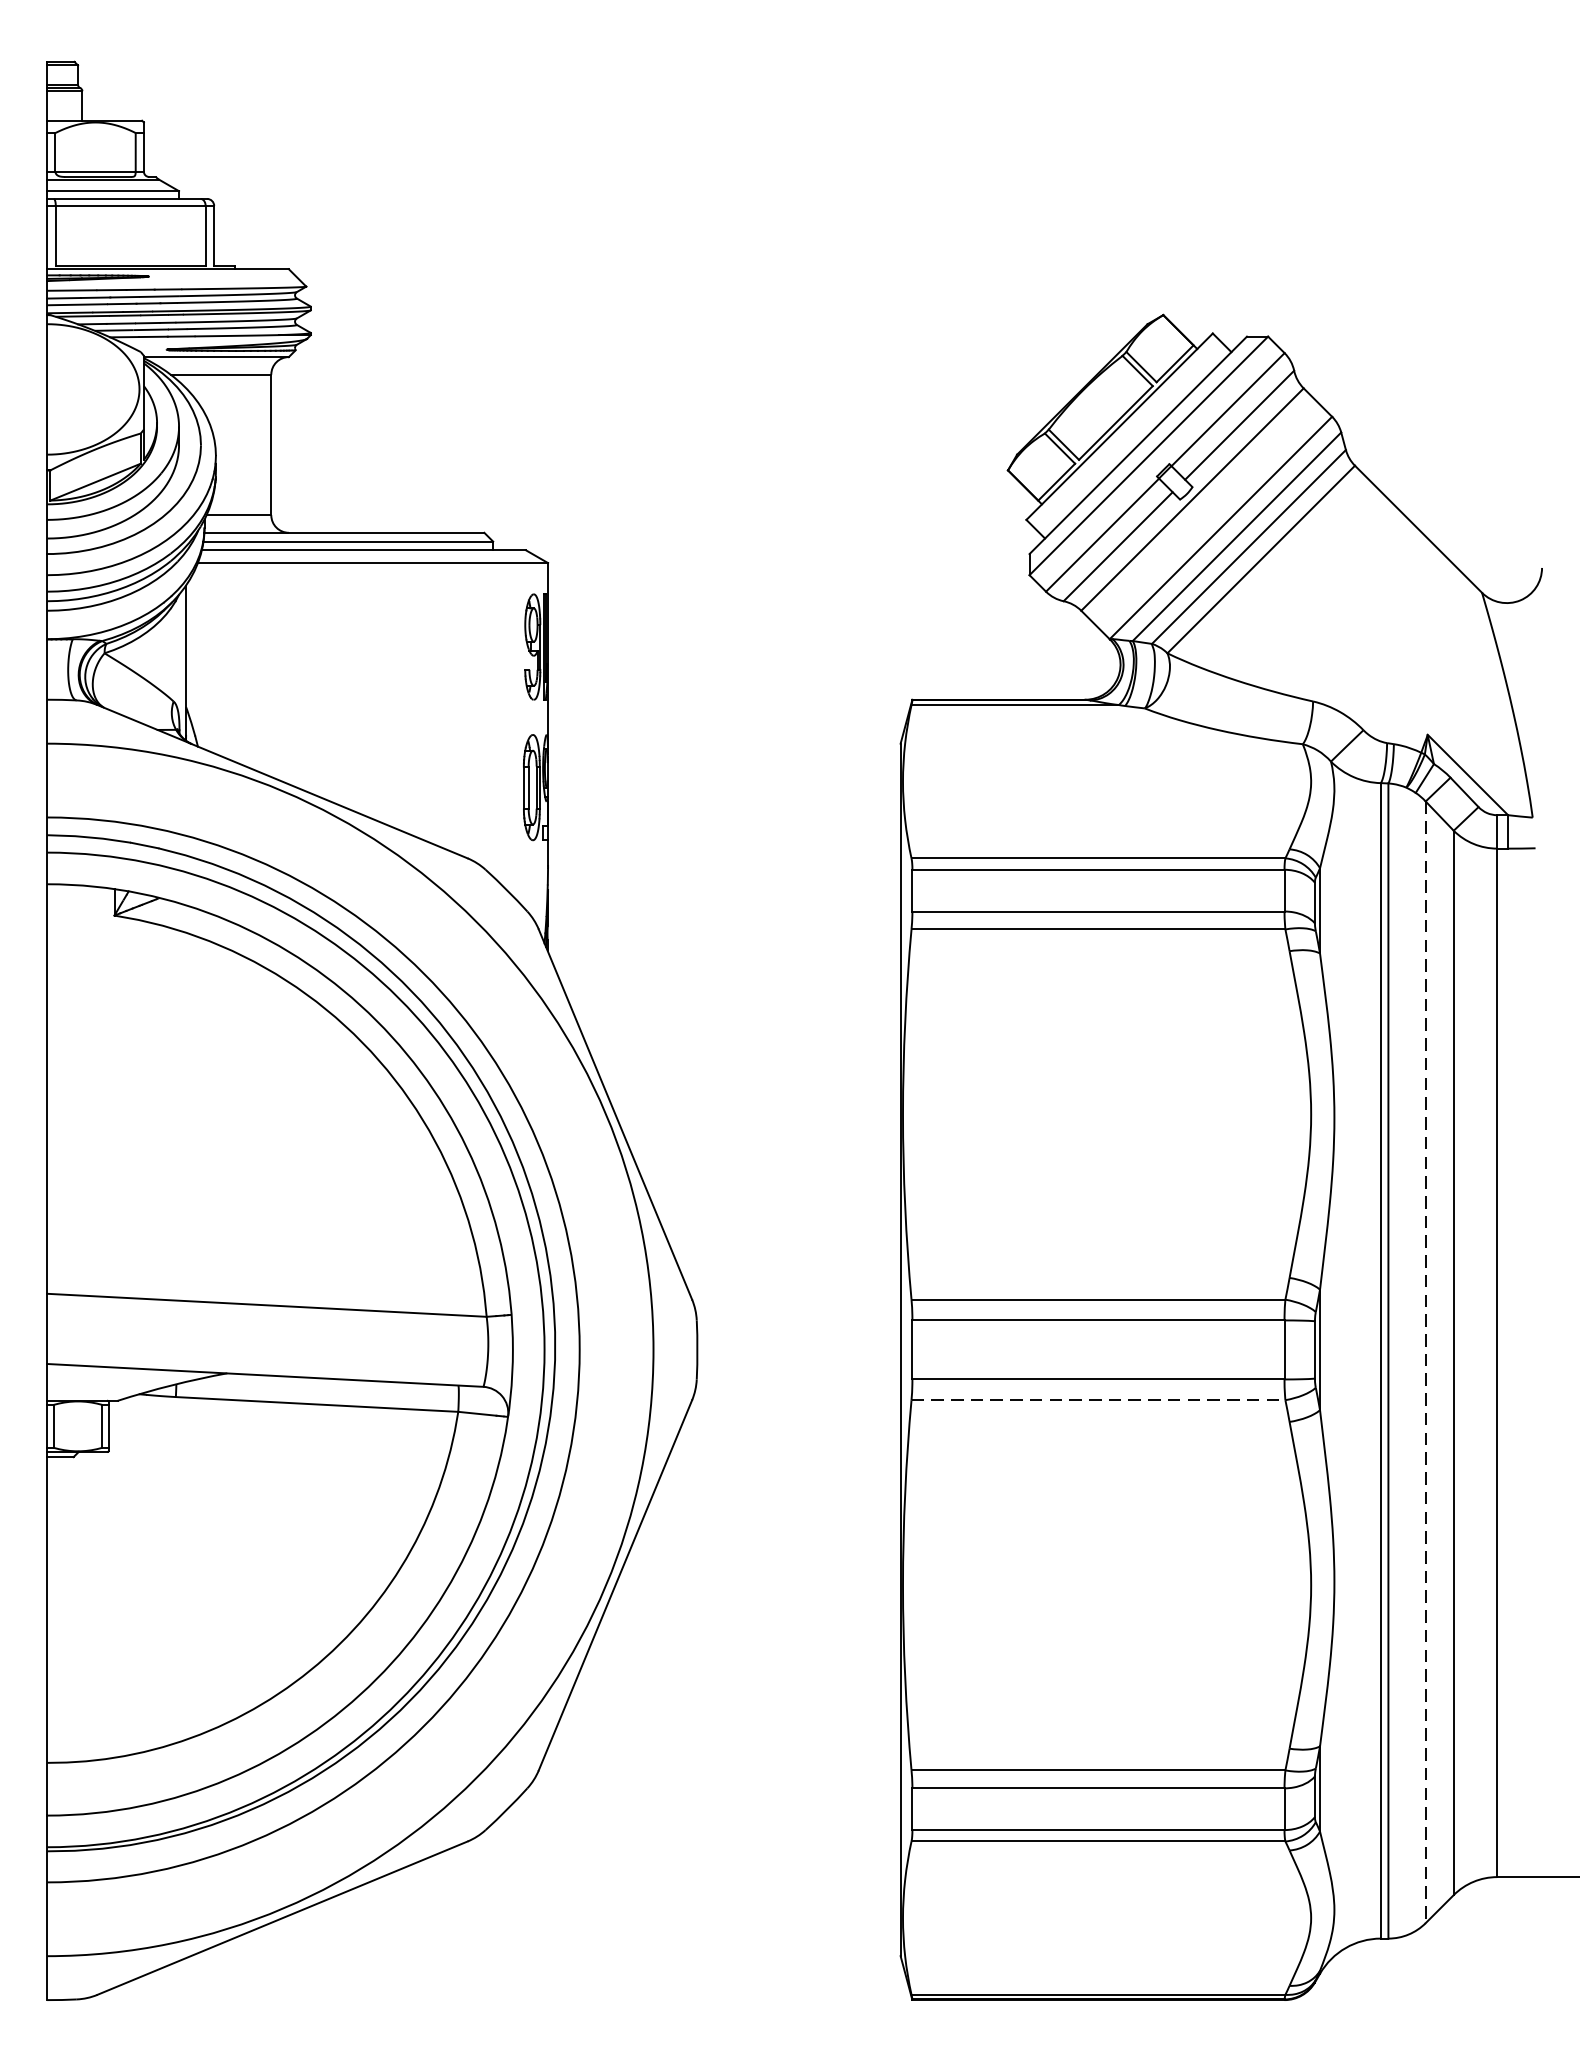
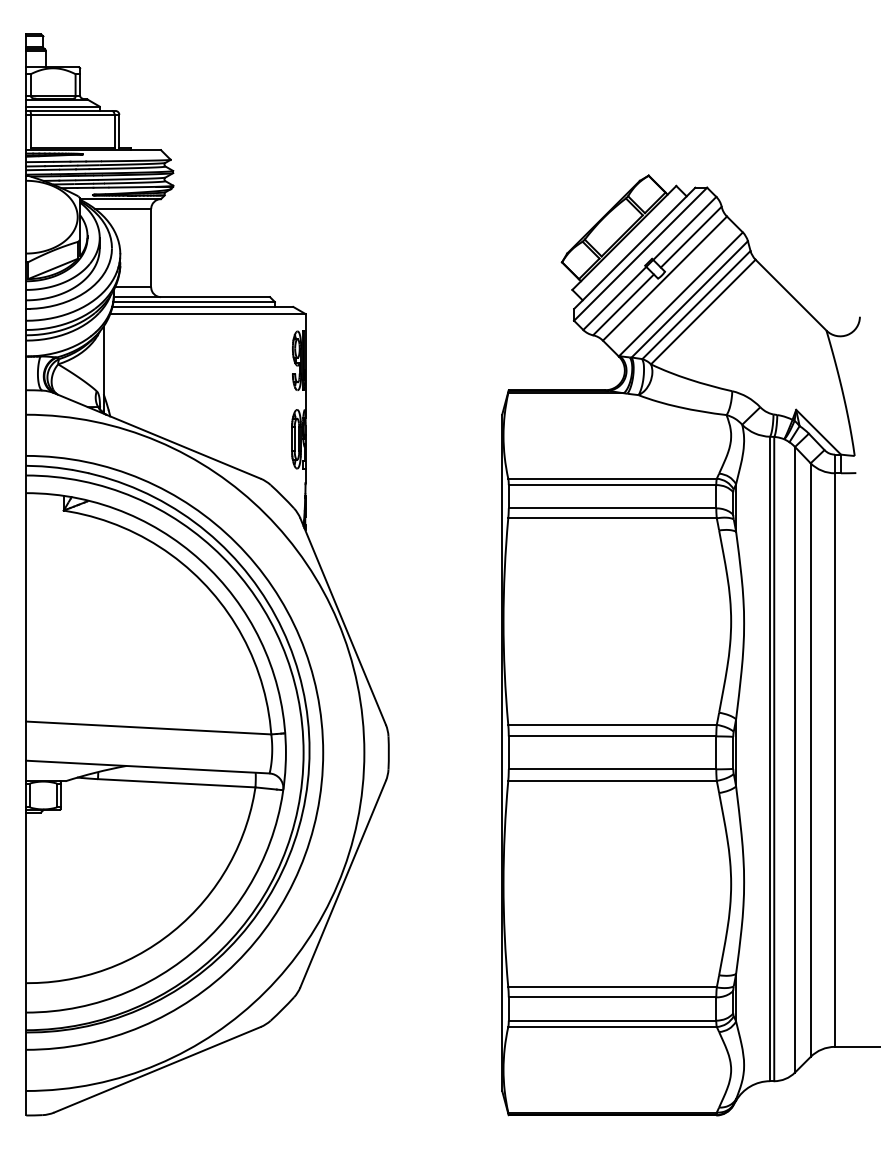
line: (1426, 1361) -> (795, 759), dashed -> solid
line: (1100, 1399) -> (613, 780), dashed -> solid

